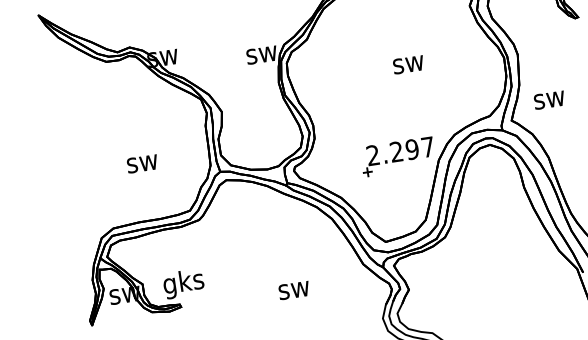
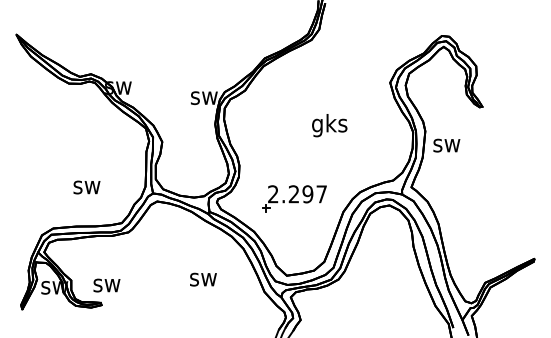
text: (408, 64) -> (329, 125), sw -> gks
text: (549, 100) -> (446, 145), moved
part: (397, 156) -> (294, 198), moved
text: (142, 163) -> (86, 187), moved
text: (183, 283) -> (106, 285), gks -> sw
text: (294, 290) -> (203, 279), moved

